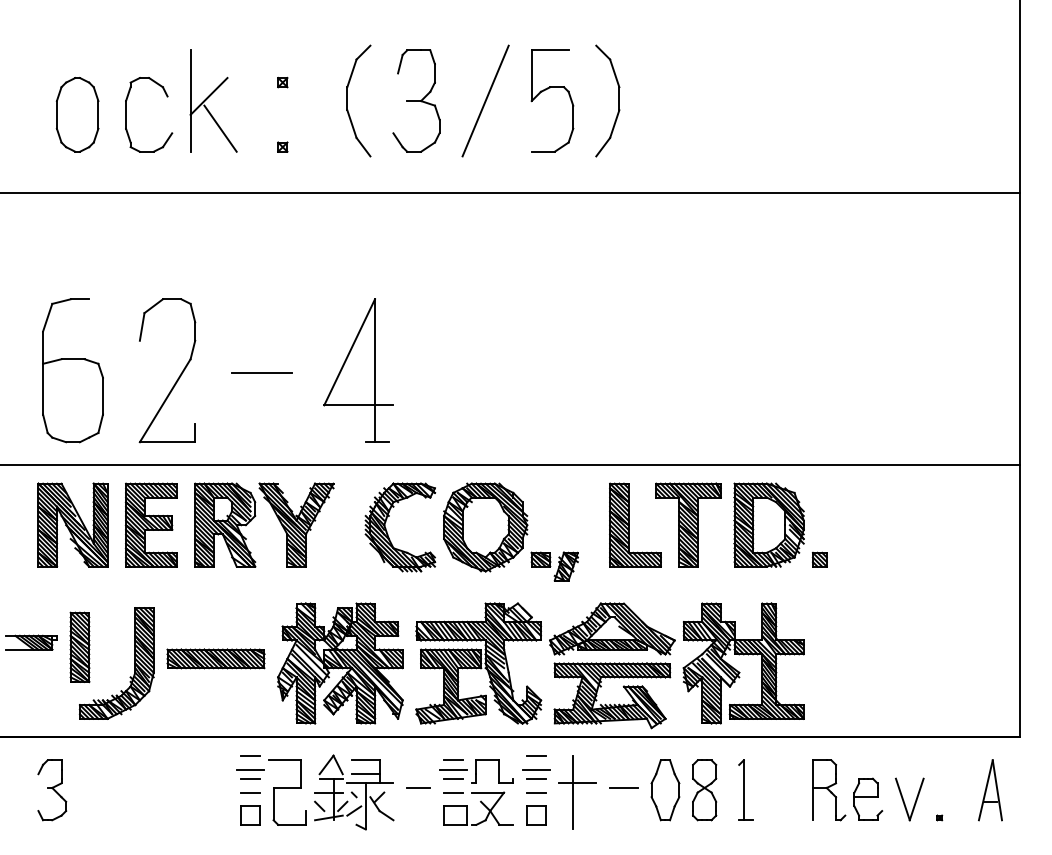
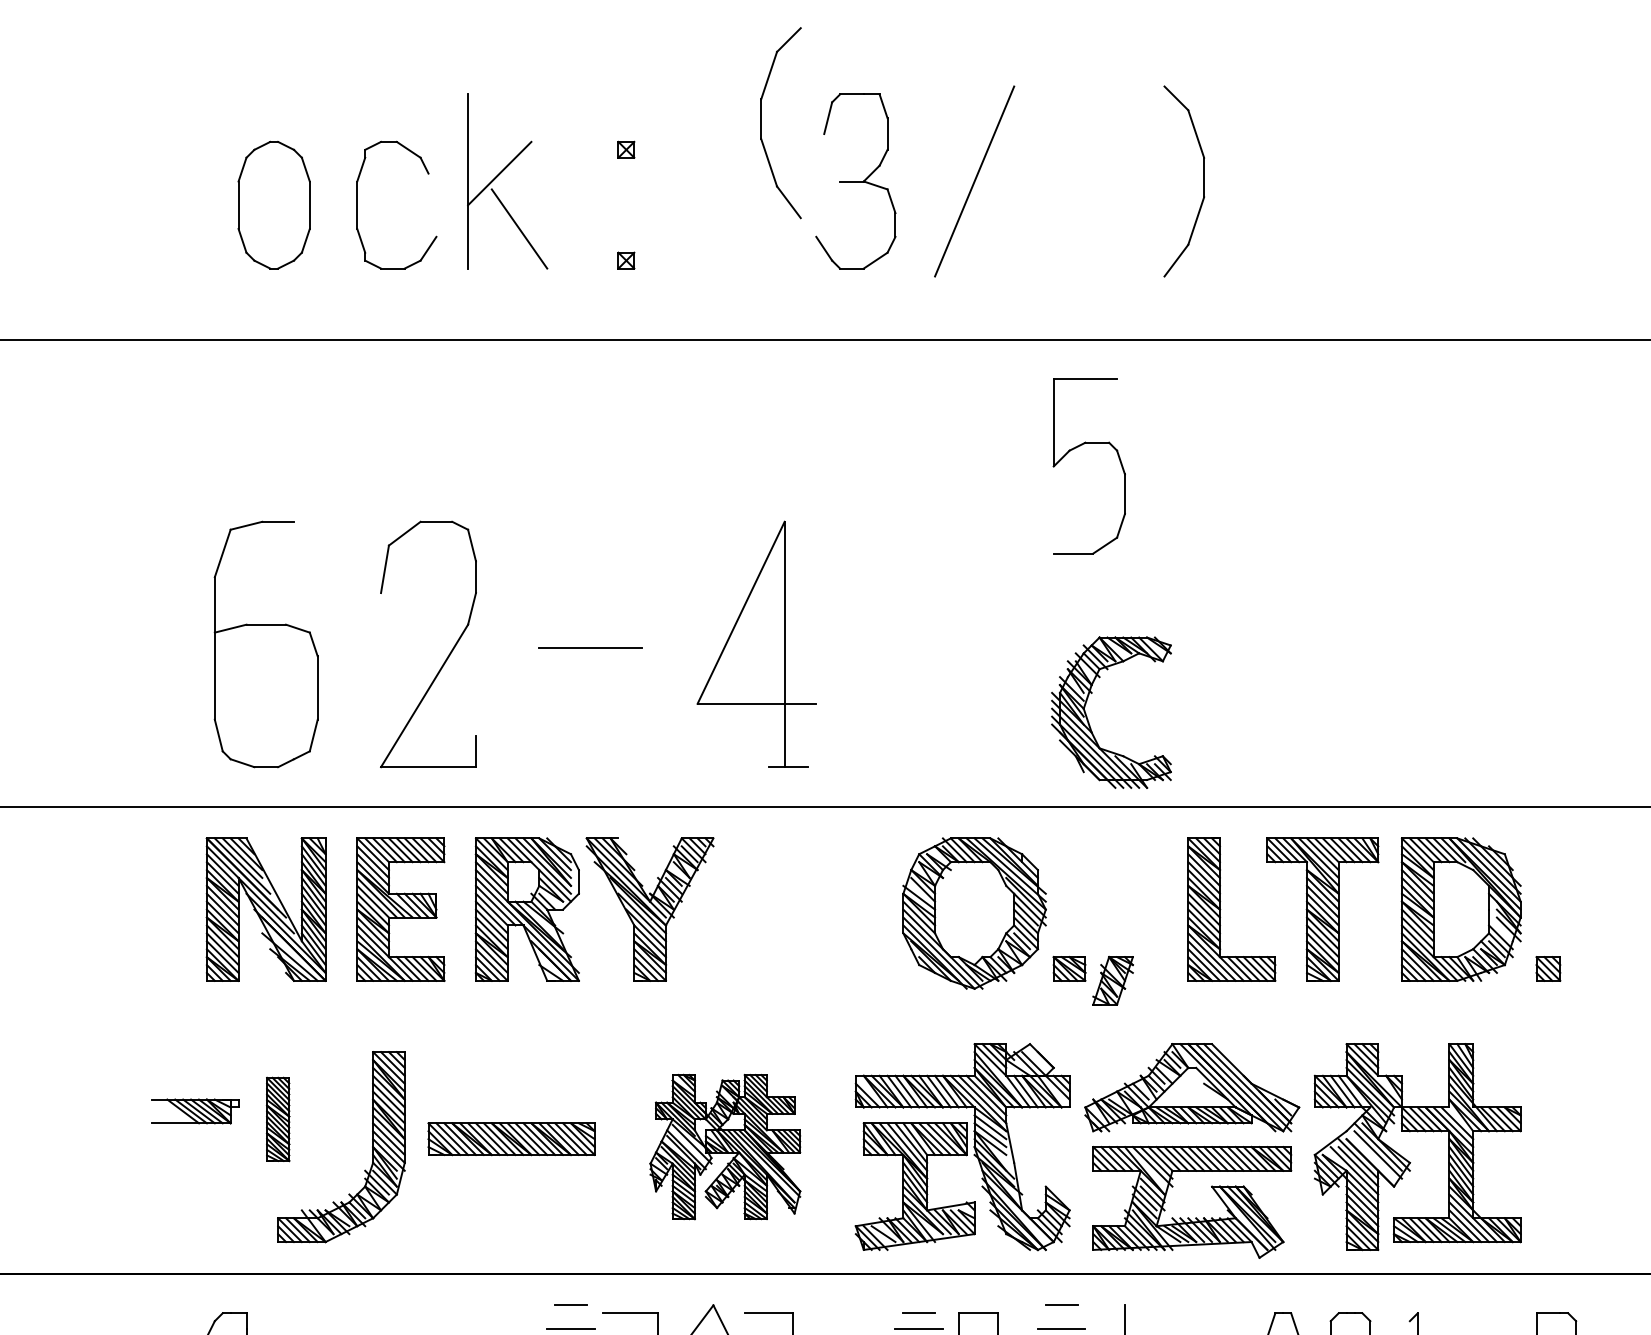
part: (546, 90) -> (1079, 448), moved
part: (347, 100) -> (761, 122), moved
part: (387, 531) -> (1089, 719), moved
part: (79, 647) -> (277, 1119), size x0.7
part: (340, 663) -> (725, 1147), size x0.7

